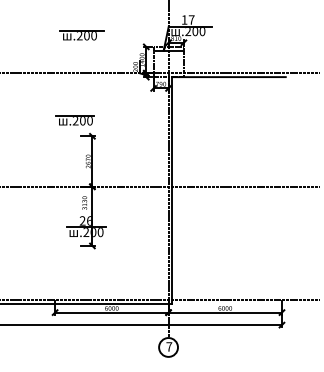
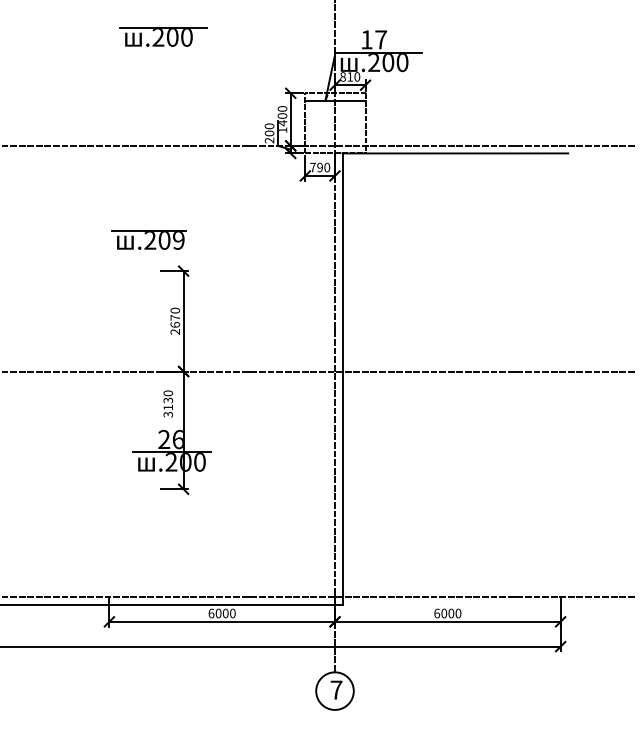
part: (81, 35) -> (161, 36), moved
text: (89, 121) -> (177, 241), .200 -> .209

